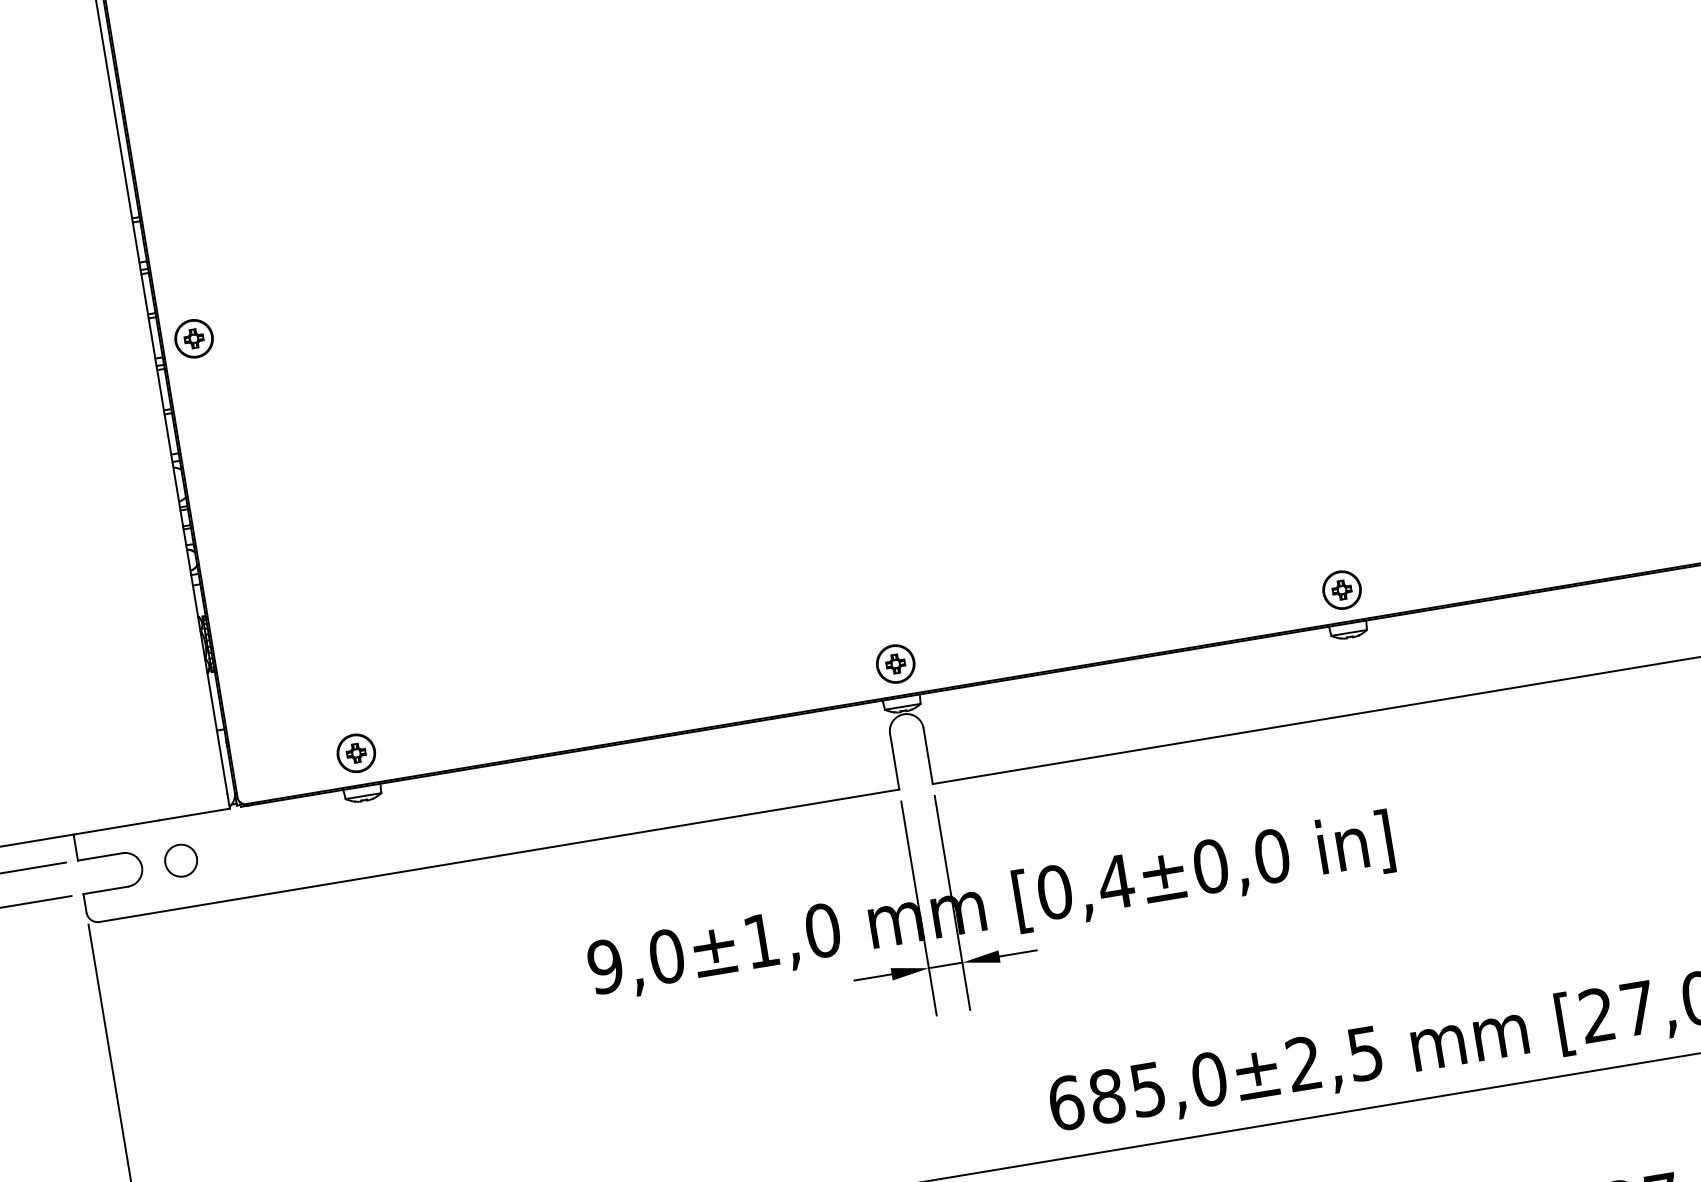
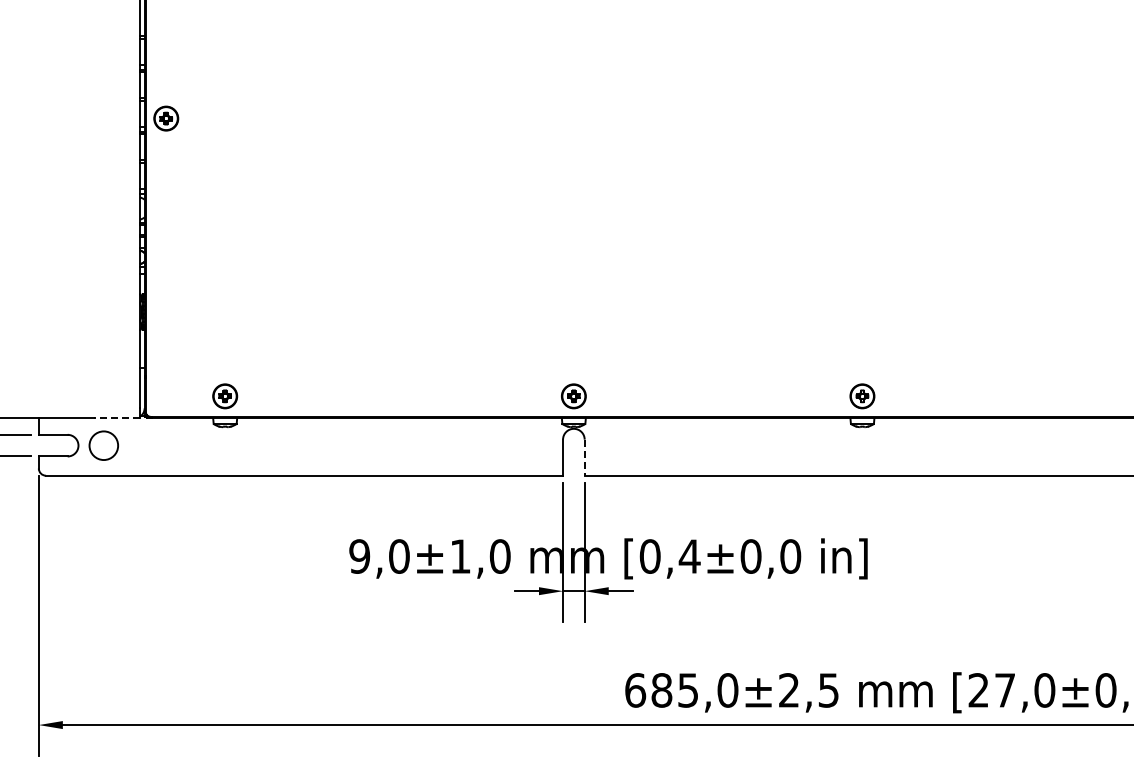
line: (928, 757) -> (584, 458), solid -> dashed
line: (195, 815) -> (117, 418), solid -> dashed
circle: (180, 860) -> (103, 445), size x1.4

